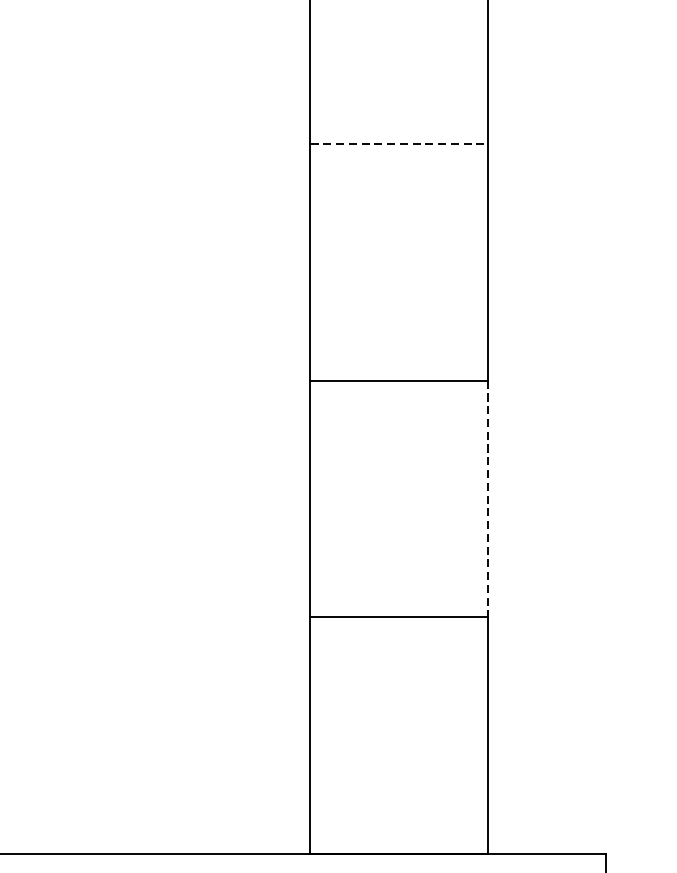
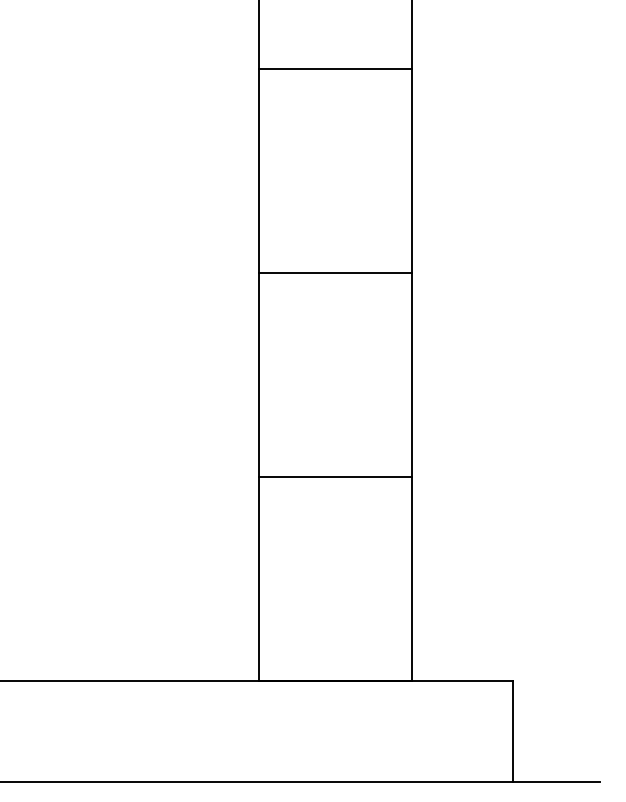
line: (399, 144) -> (335, 69), dashed -> solid
line: (487, 498) -> (411, 374), dashed -> solid

